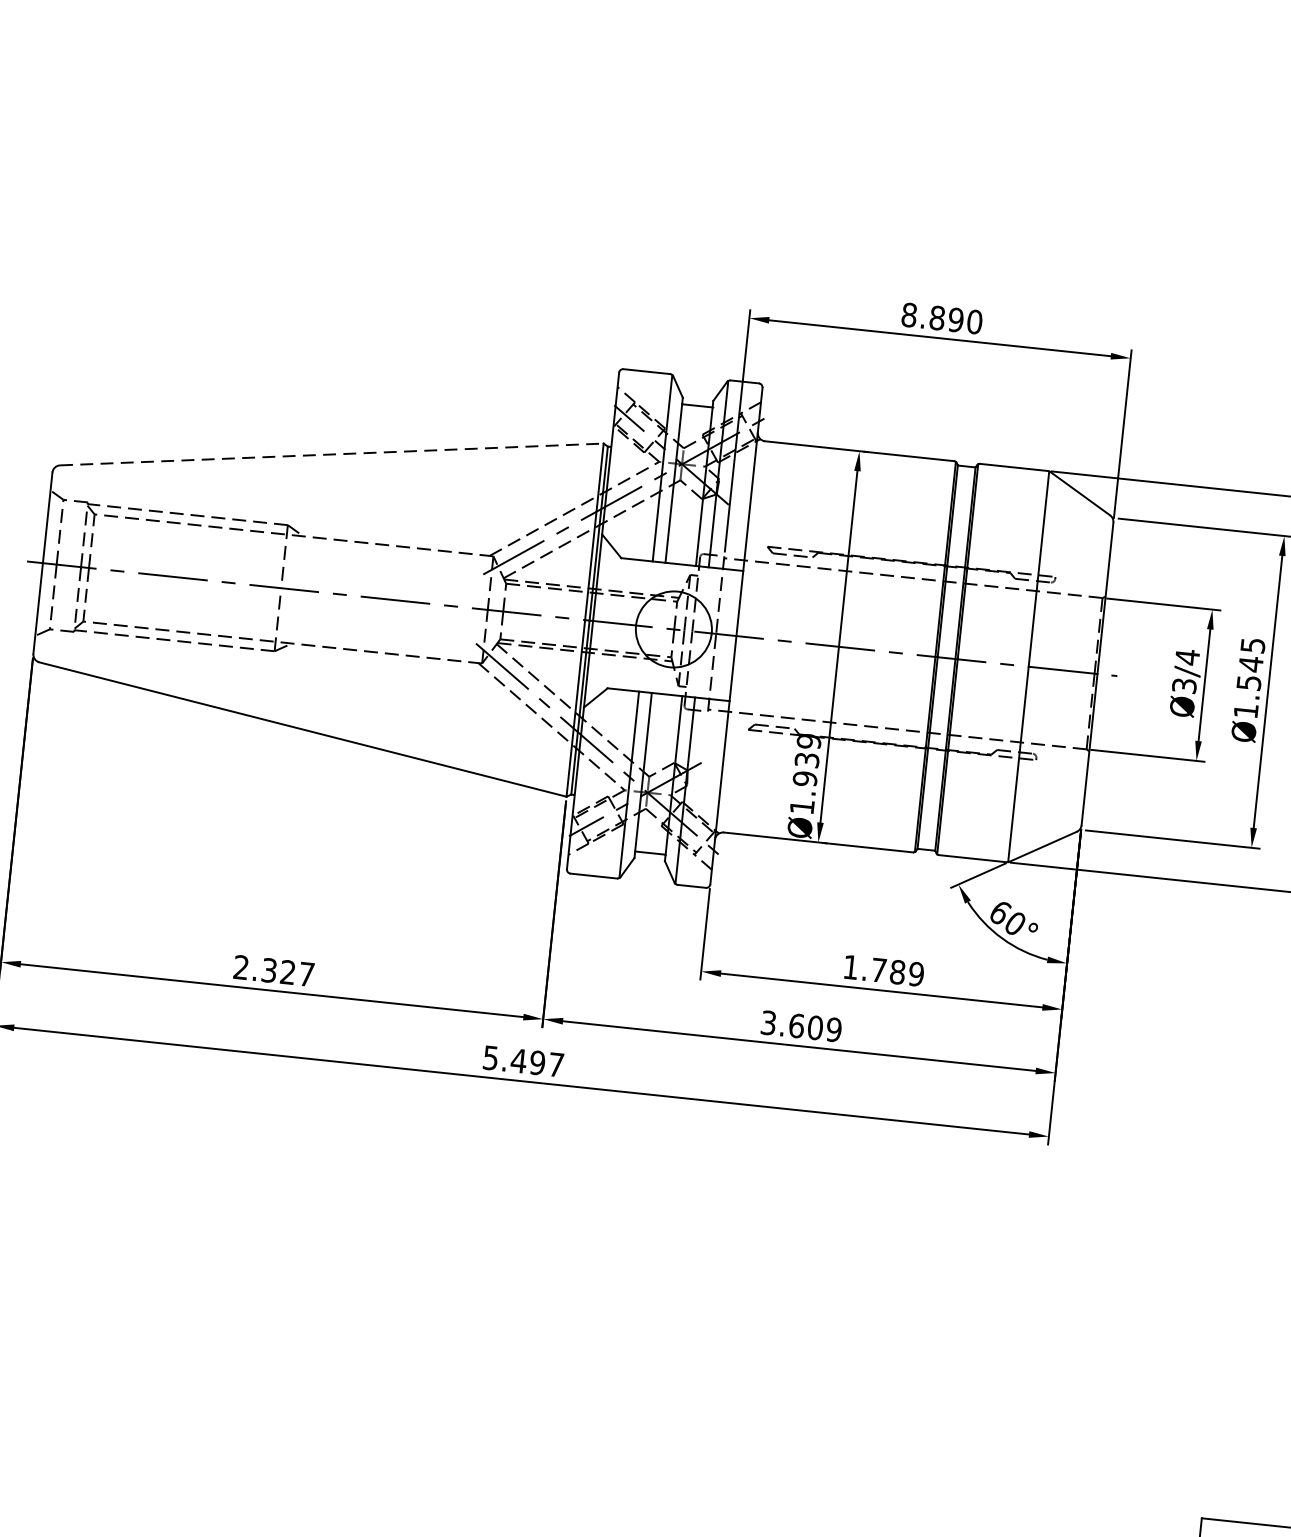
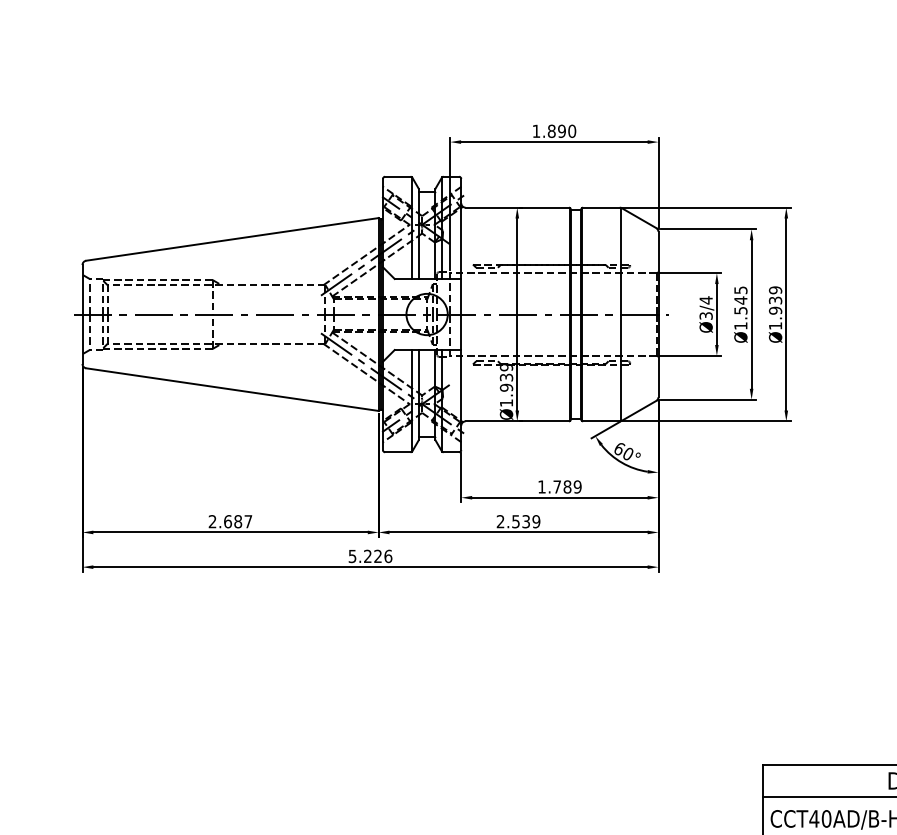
text: (909, 313) -> (536, 130), 8.890 -> 1.890
line: (331, 454) -> (232, 239), dashed -> solid
text: (279, 971) -> (233, 521), 2.327 -> 2.687
text: (792, 1025) -> (513, 521), 3.609 -> 2.539
text: (536, 1062) -> (377, 556), 5.497 -> 5.226

